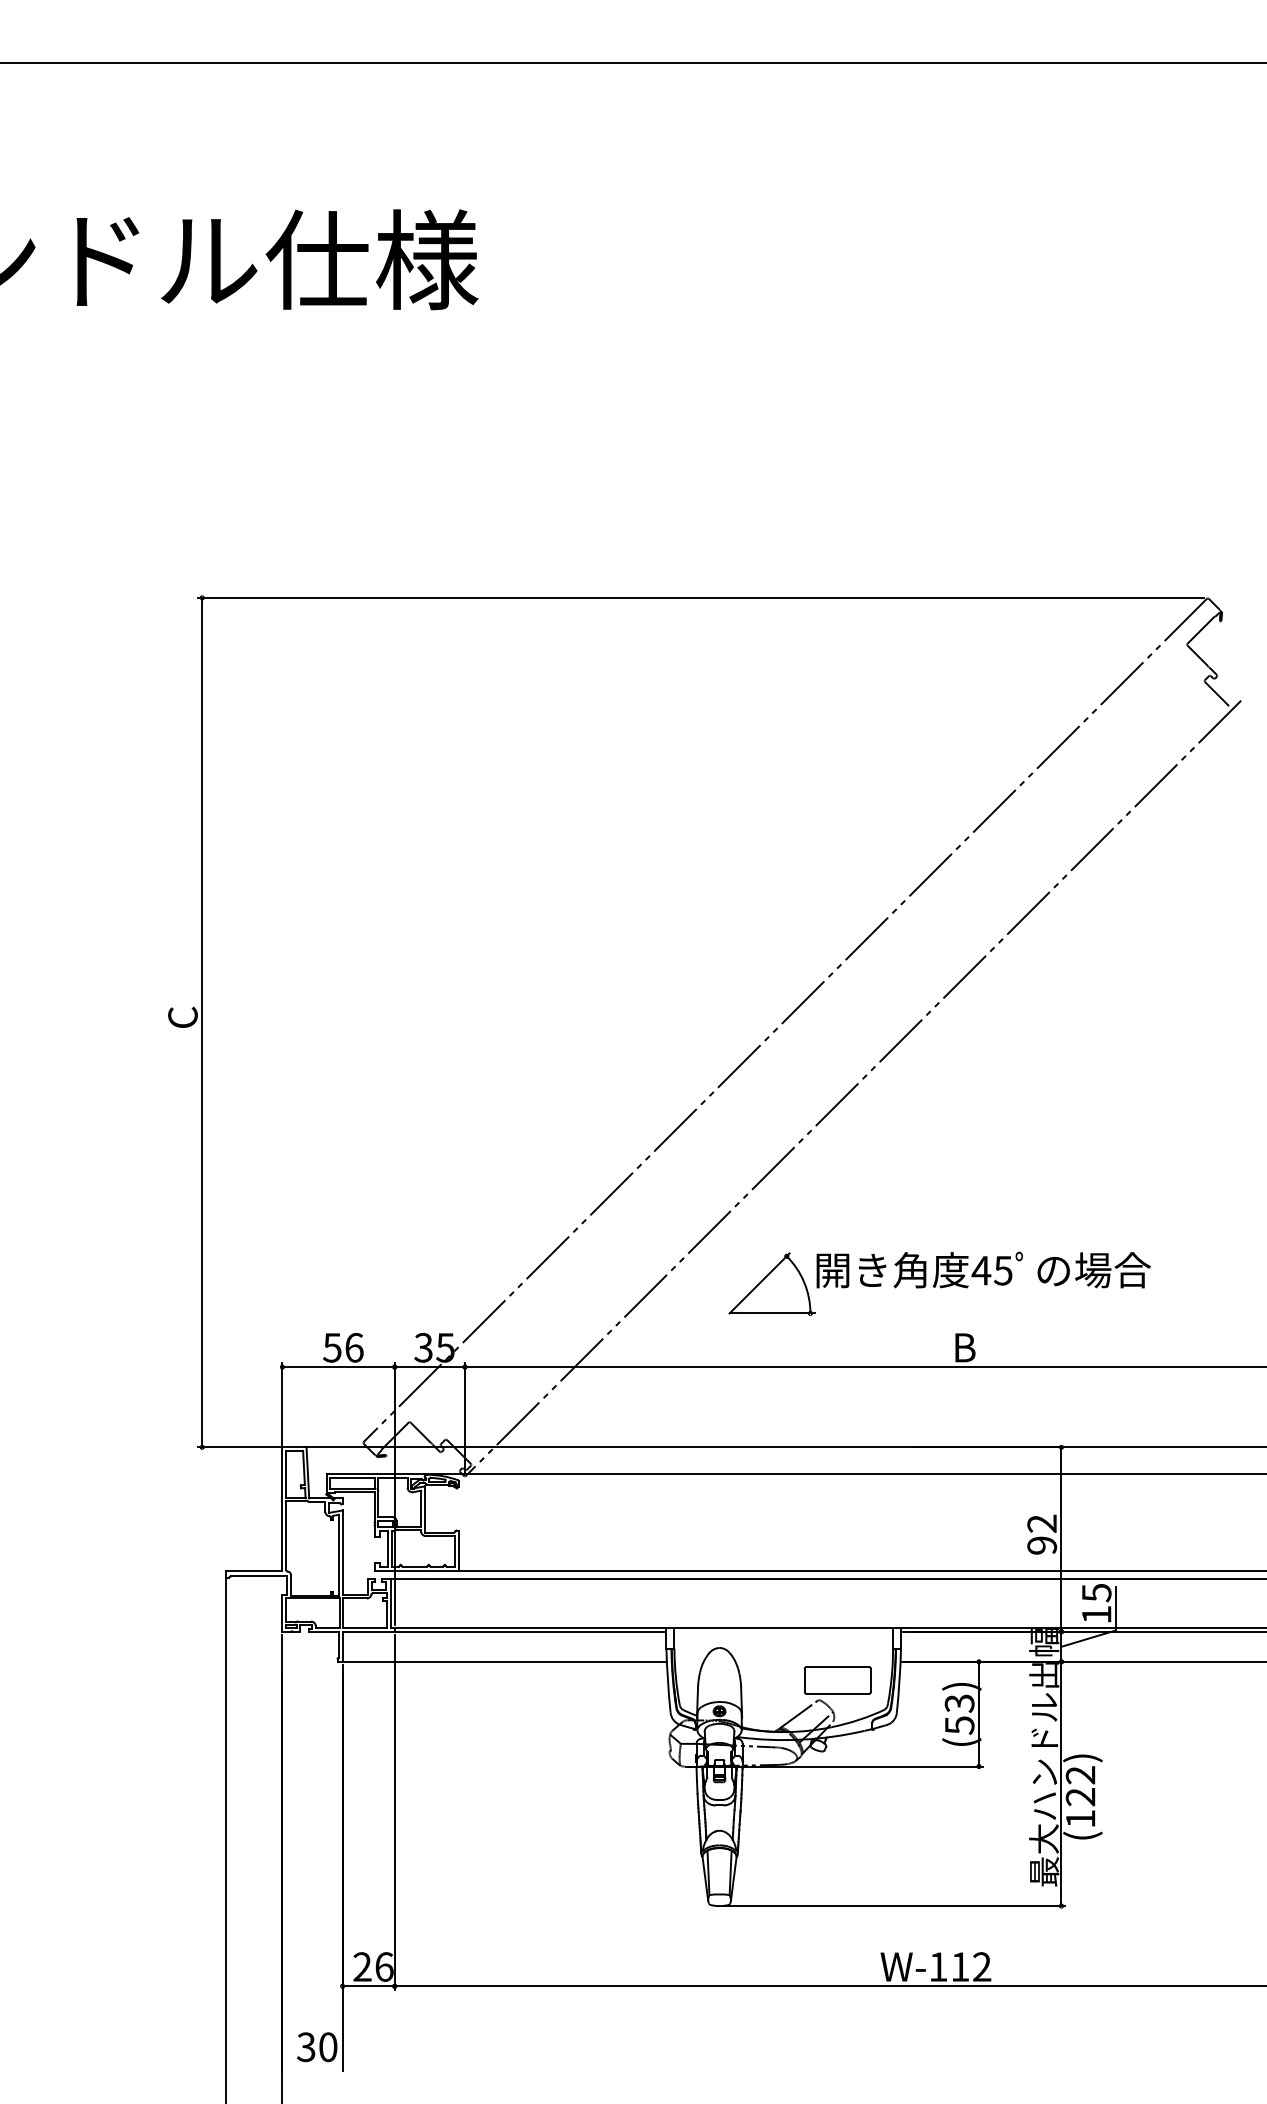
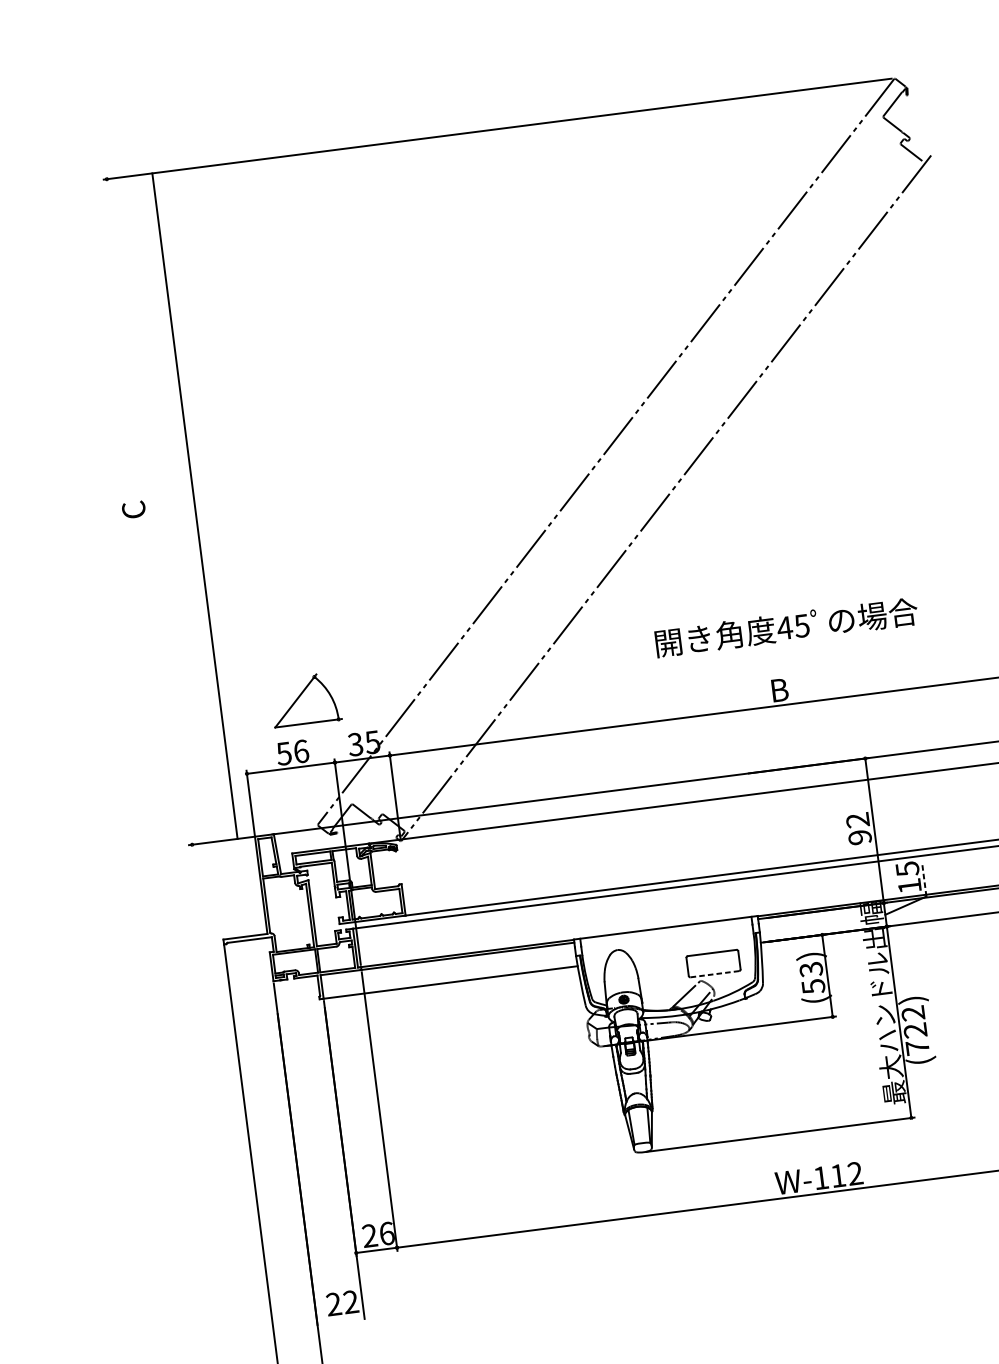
line: (202, 1022) -> (195, 506), moved
part: (771, 1283) -> (305, 699), moved
line: (1115, 1608) -> (923, 879), solid -> dashed
line: (837, 1693) -> (714, 973), solid -> dashed
text: (1080, 1818) -> (917, 1047), (122) -> (722)
text: (317, 2047) -> (342, 1303), 30 -> 22

